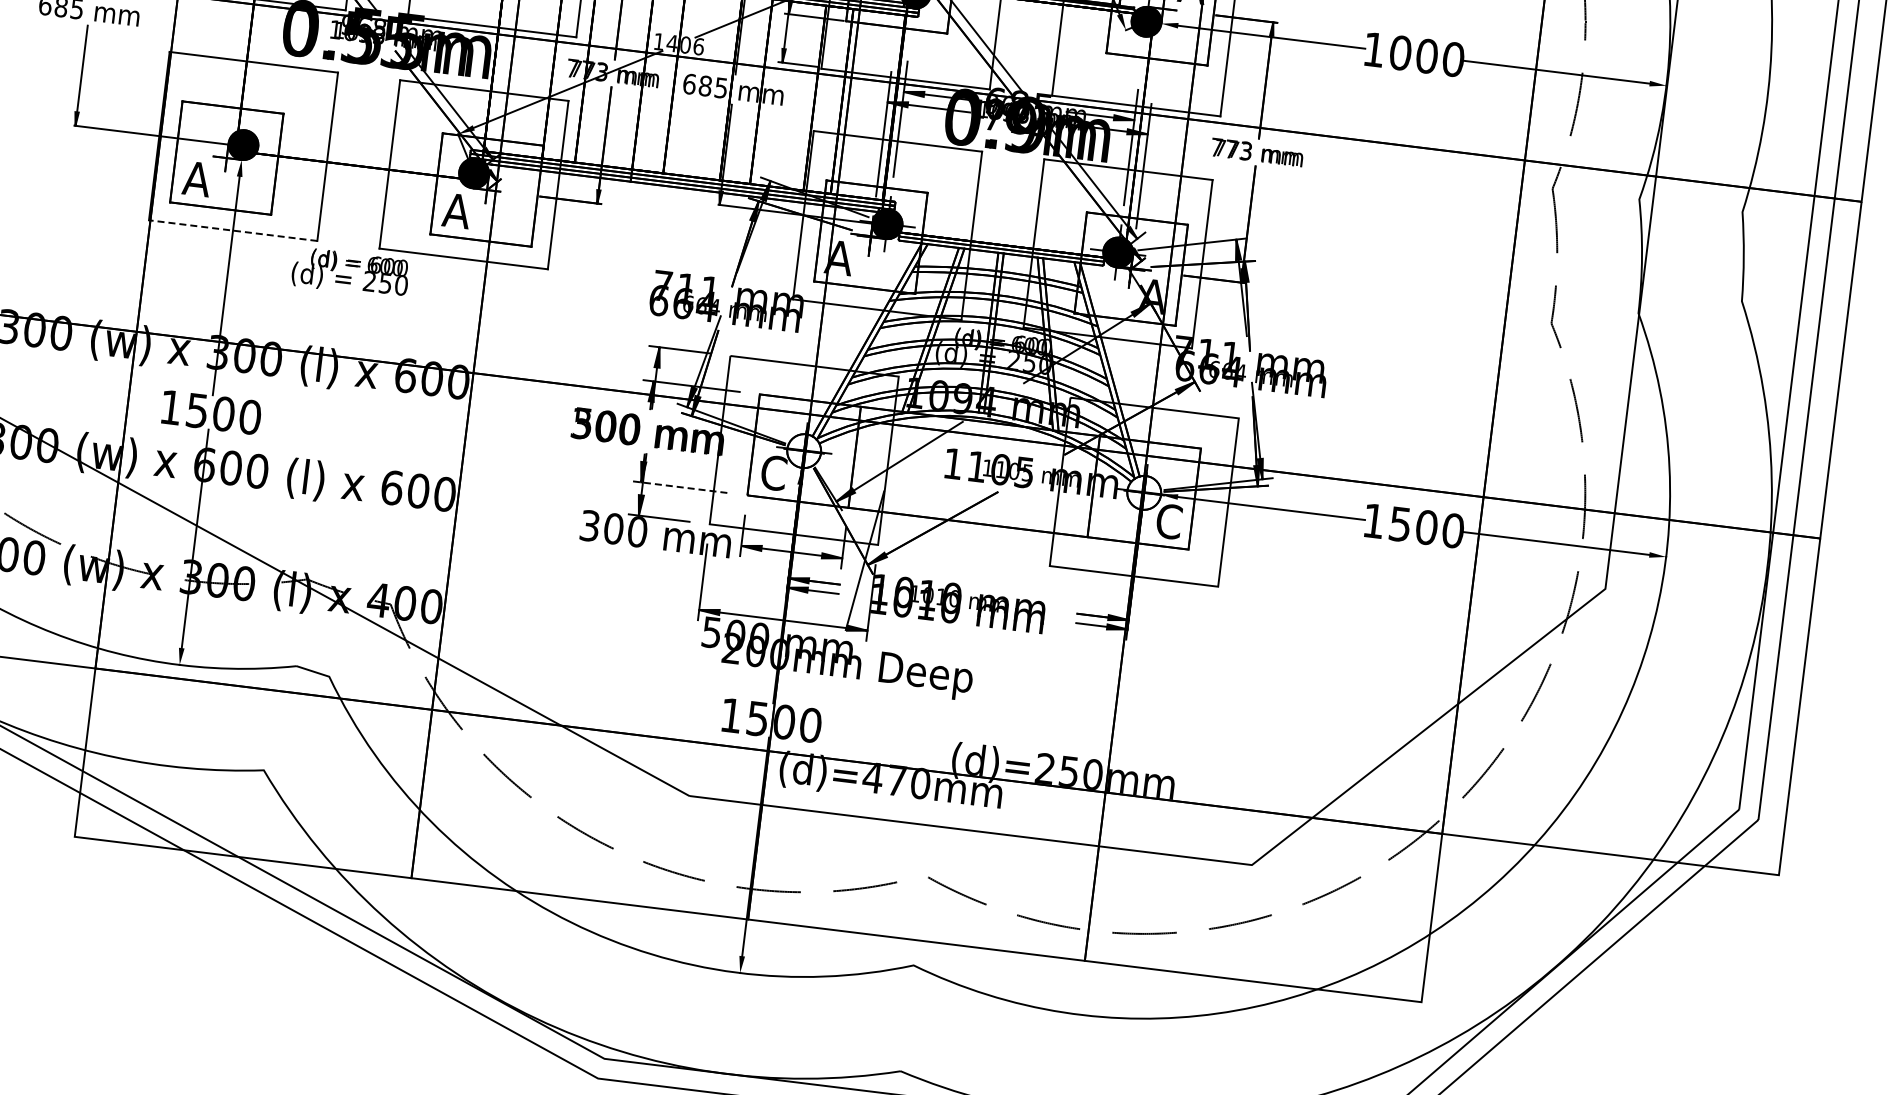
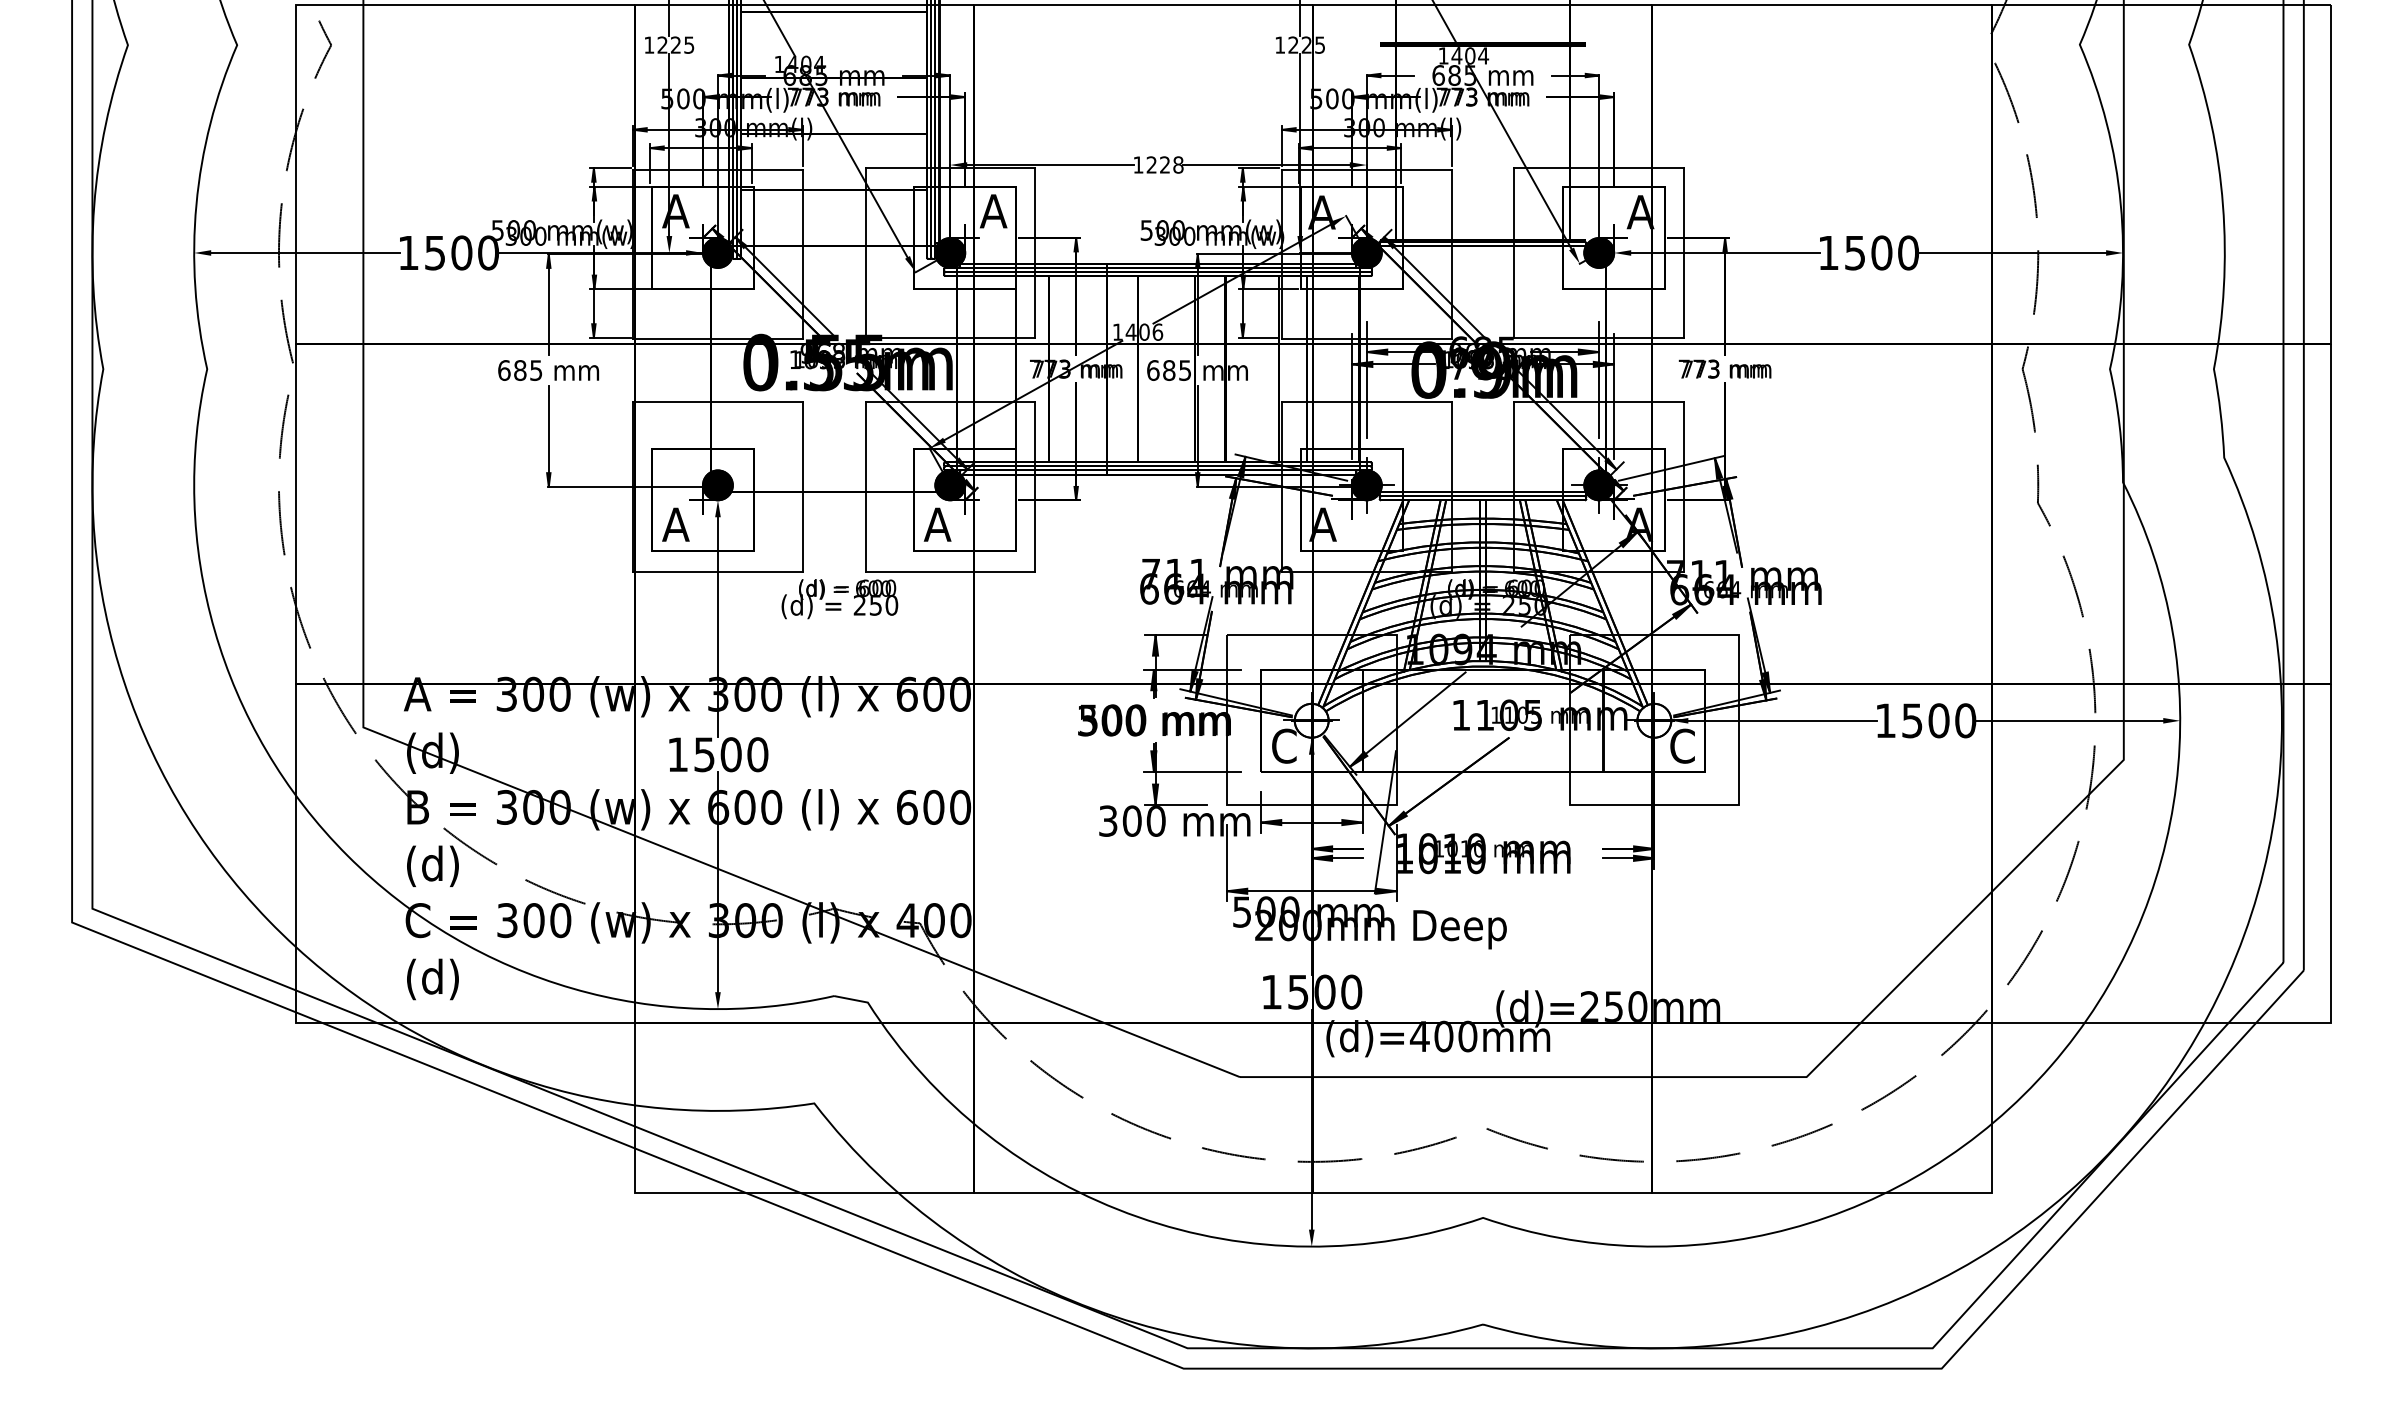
text: (1399, 52) -> (1854, 252), 1000 -> 1500
line: (233, 230) -> (718, 571), dashed -> solid
line: (678, 486) -> (1191, 771), dashed -> solid
text: (896, 780) -> (1443, 1036), (d)=470mm -> (d)=400mm

